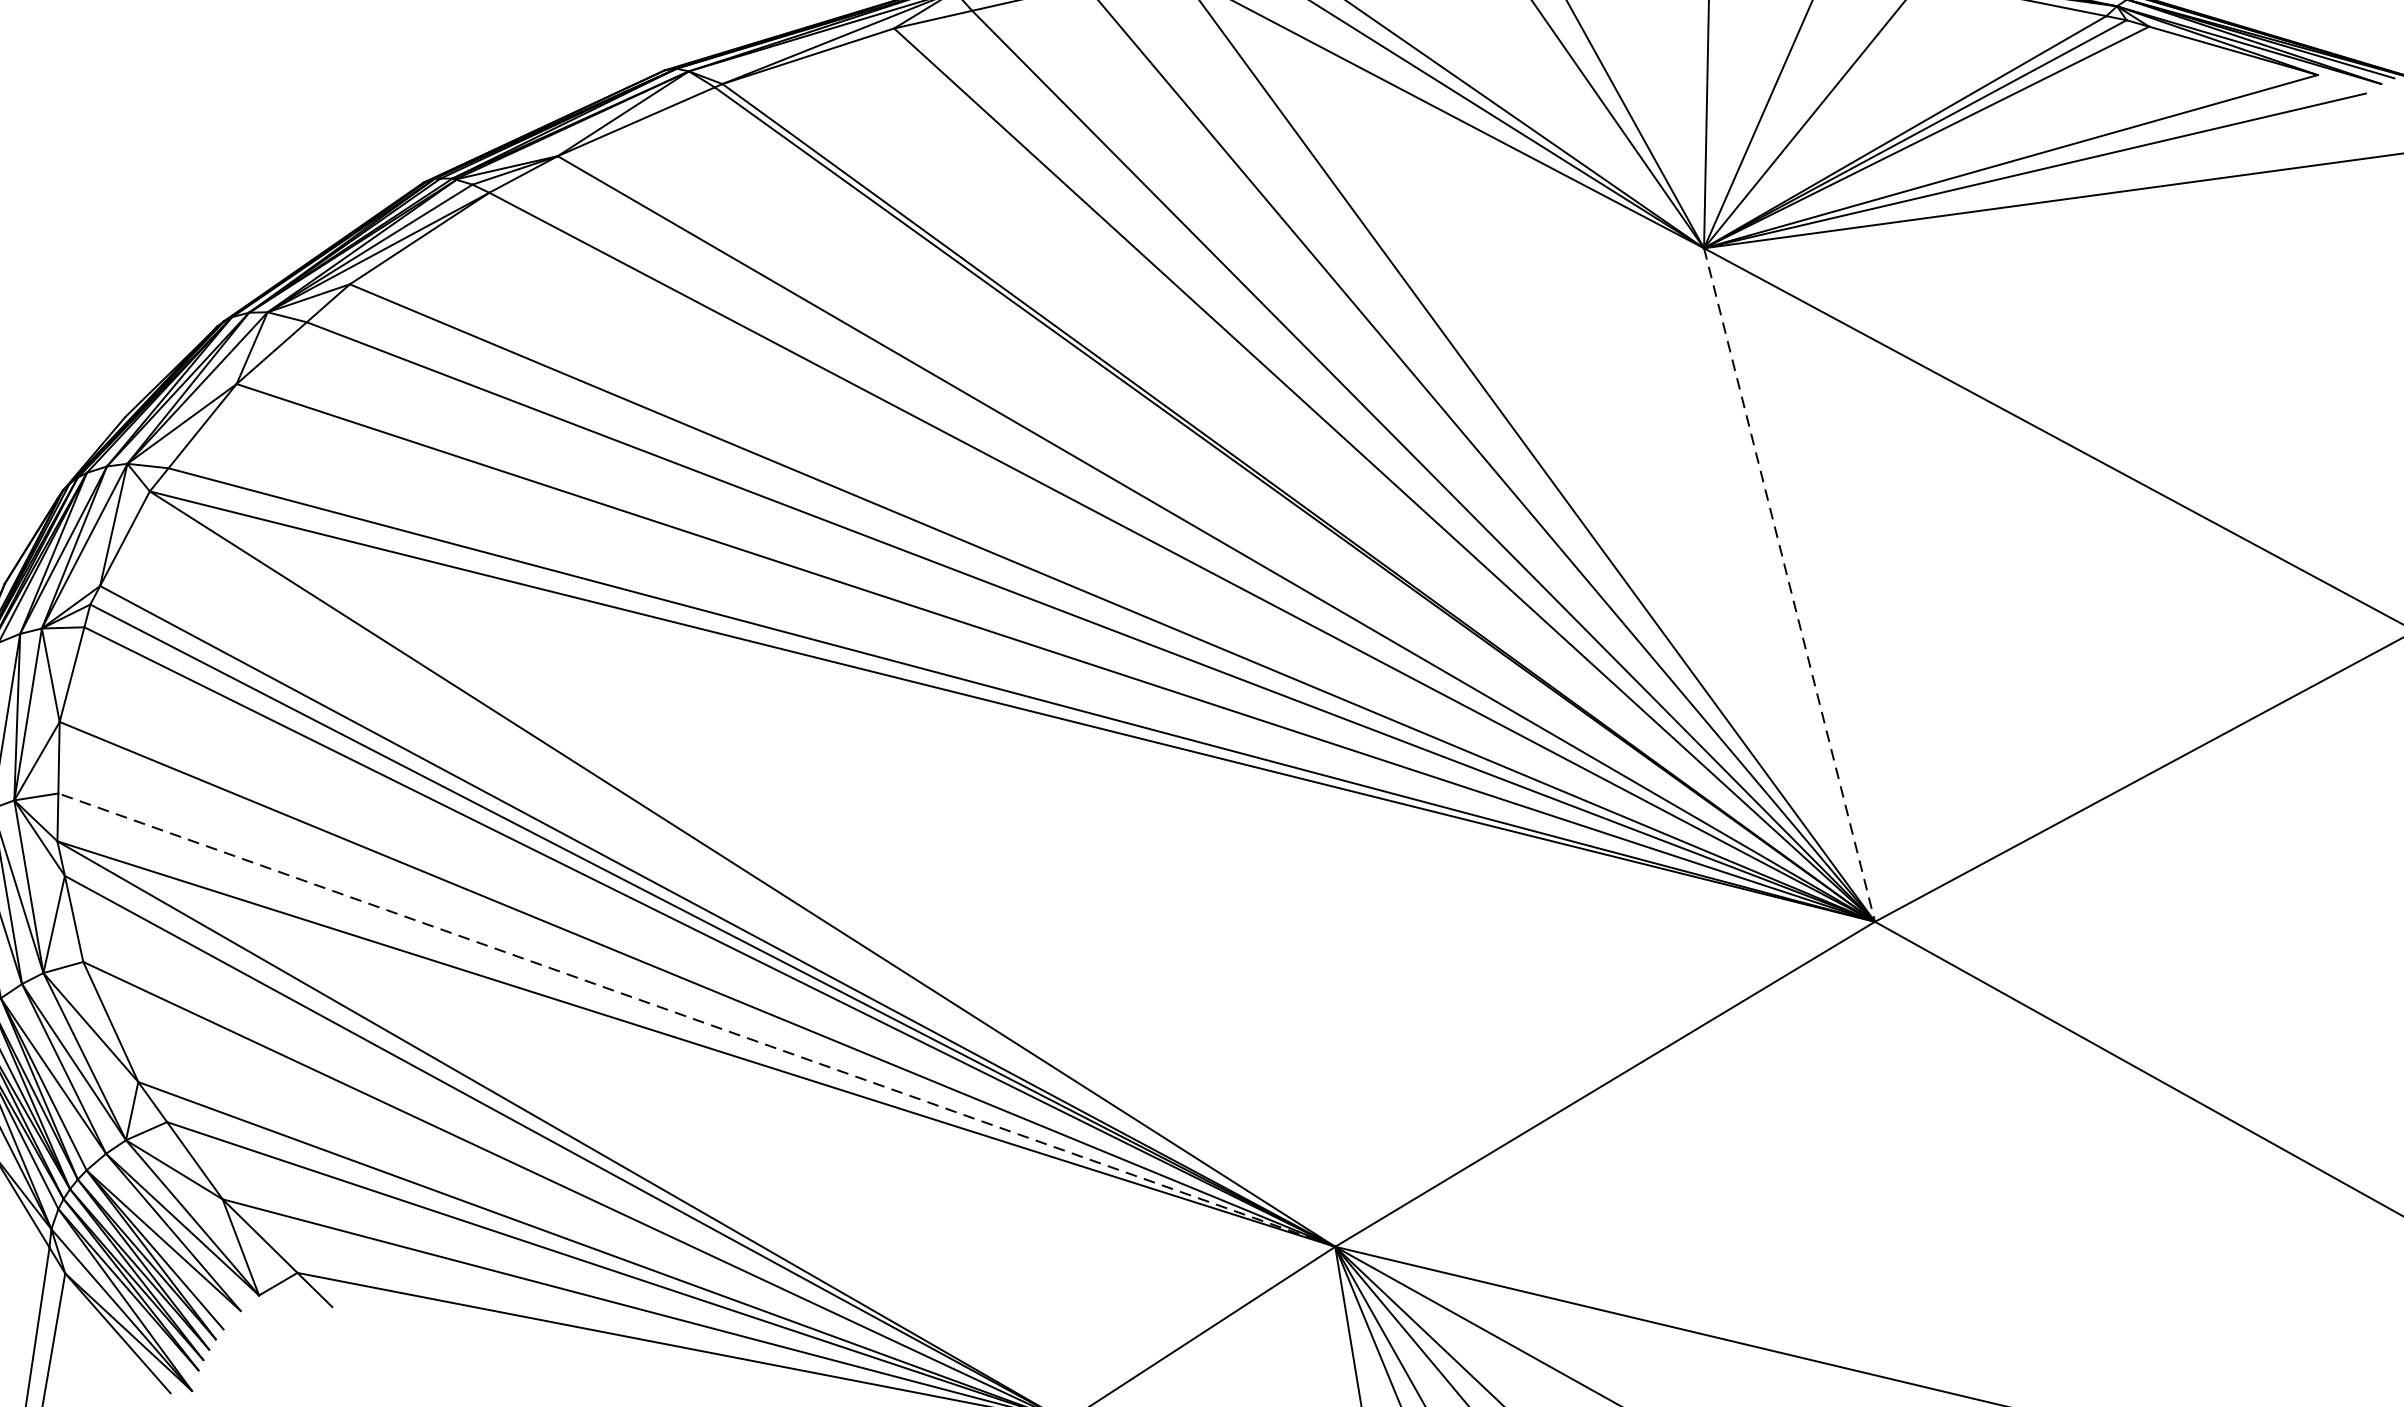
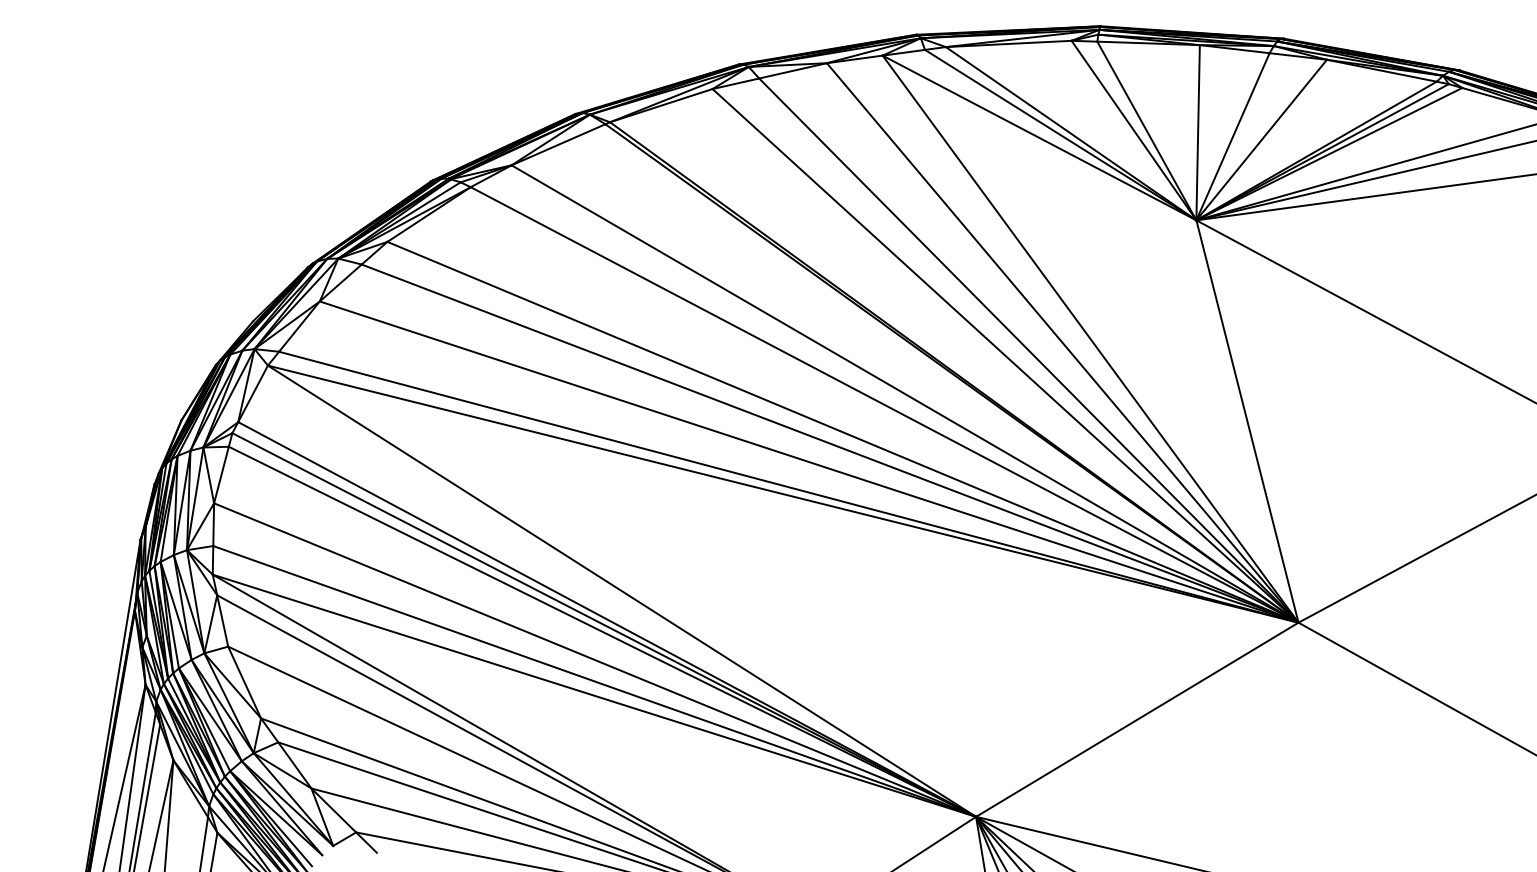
line: (1789, 584) -> (1247, 421), dashed -> solid
line: (696, 1020) -> (594, 681), dashed -> solid

